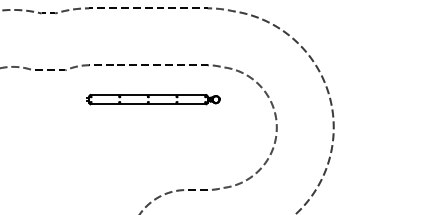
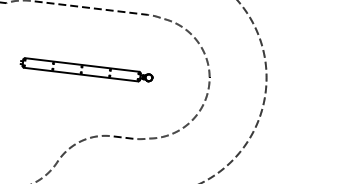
part: (153, 99) -> (86, 70), moved

